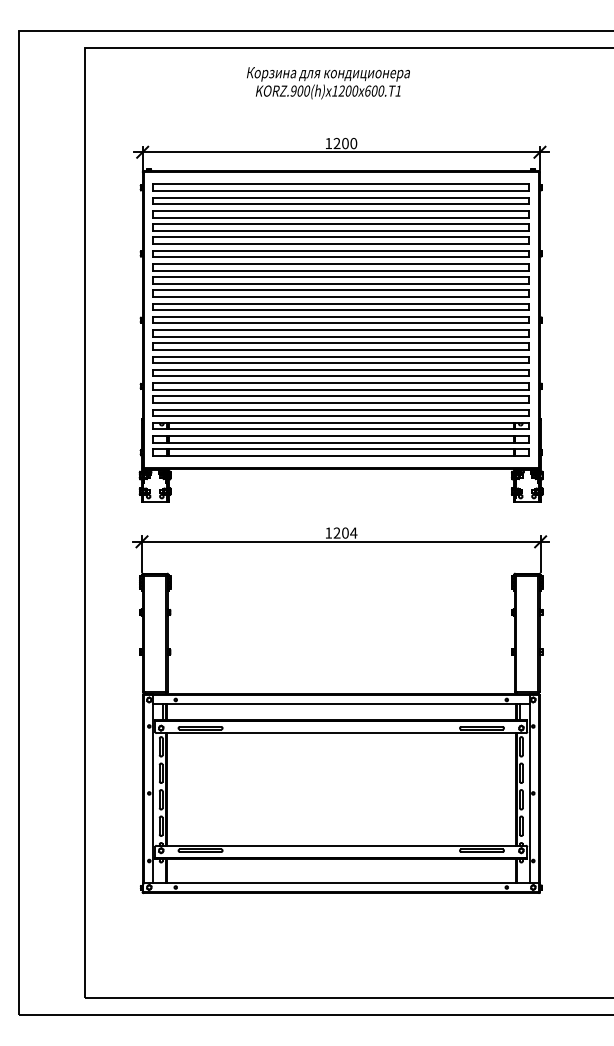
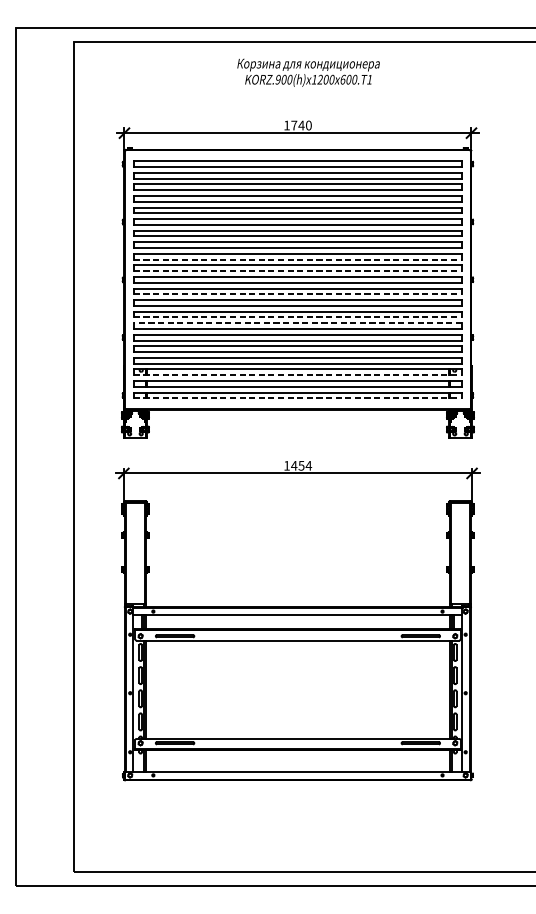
text: (328, 83) -> (308, 73), moved
text: (341, 143) -> (298, 125), 1200 -> 1740
line: (341, 297) -> (298, 260), solid -> dashed
line: (341, 310) -> (298, 271), solid -> dashed
line: (341, 336) -> (298, 294), solid -> dashed
line: (341, 363) -> (298, 317), solid -> dashed
line: (341, 369) -> (298, 322), solid -> dashed
line: (341, 429) -> (298, 375), solid -> dashed
line: (341, 455) -> (298, 398), solid -> dashed
text: (340, 532) -> (297, 465), 1204 -> 1454

